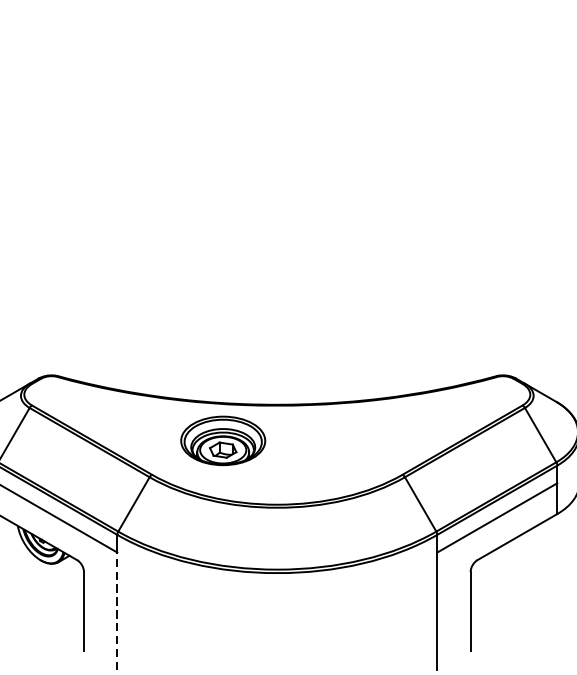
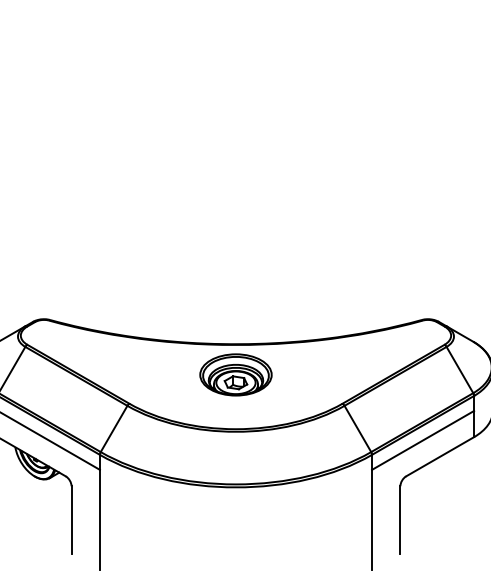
part: (222, 440) -> (235, 374), moved
line: (116, 610) -> (99, 519), dashed -> solid

